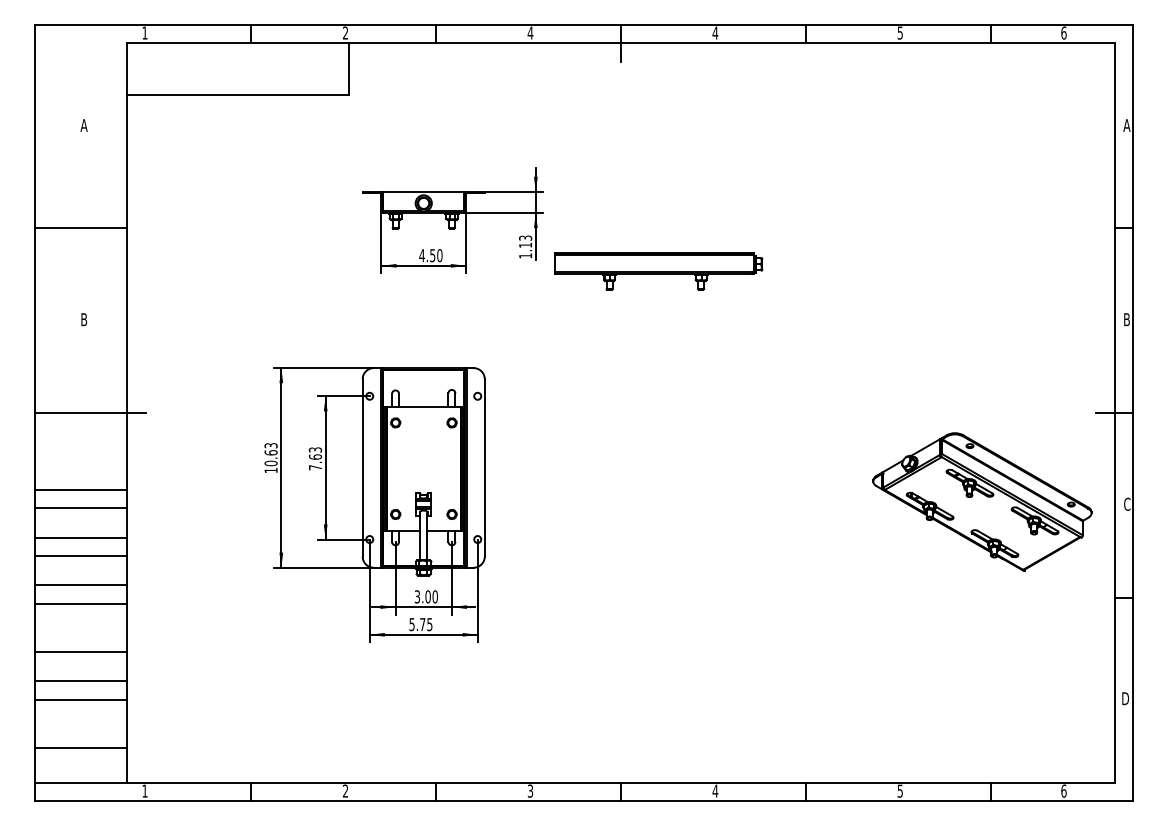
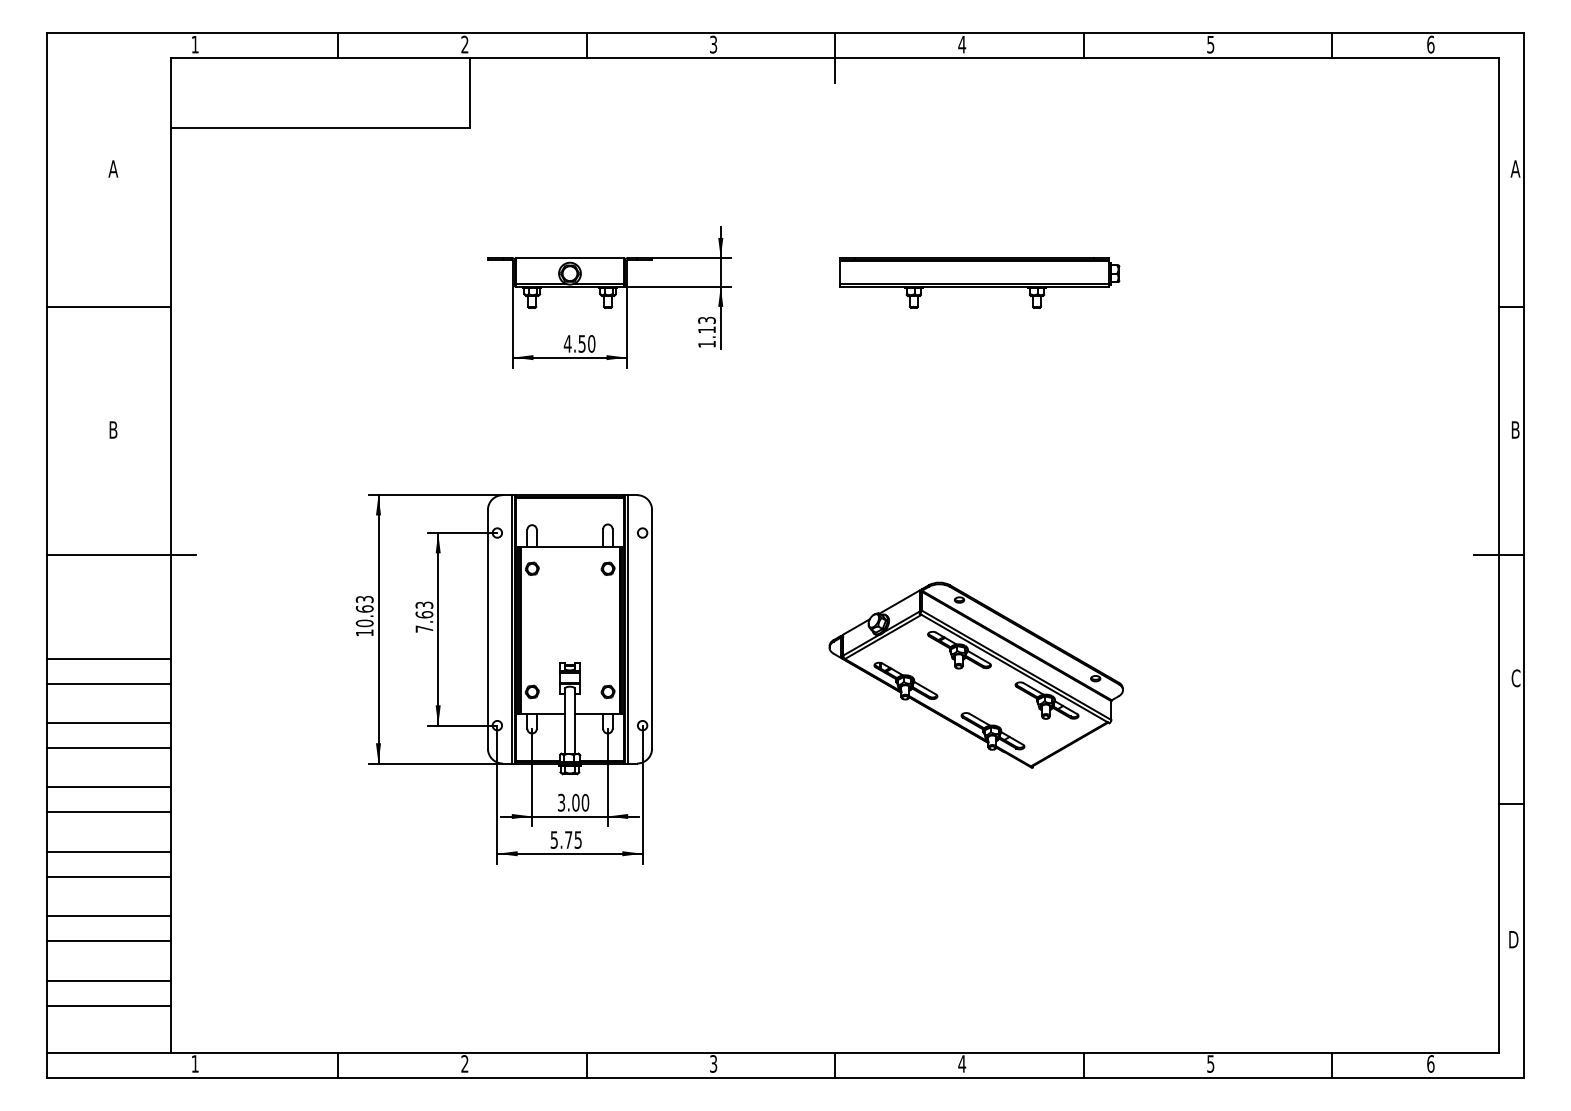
text: (530, 32) -> (713, 44), 4 -> 3
part: (658, 270) -> (979, 282), moved
part: (981, 501) -> (975, 674), moved
line: (81, 633) -> (109, 851), added
line: (81, 729) -> (109, 980), added

